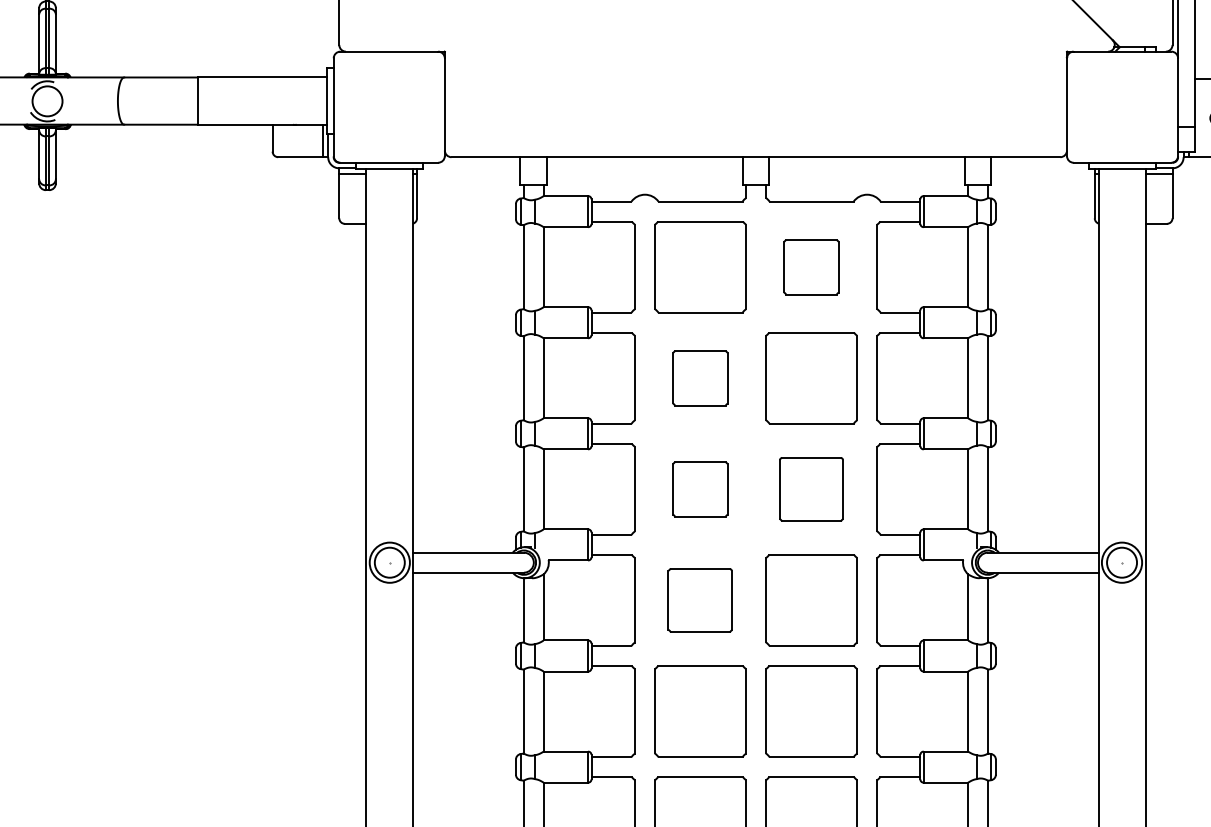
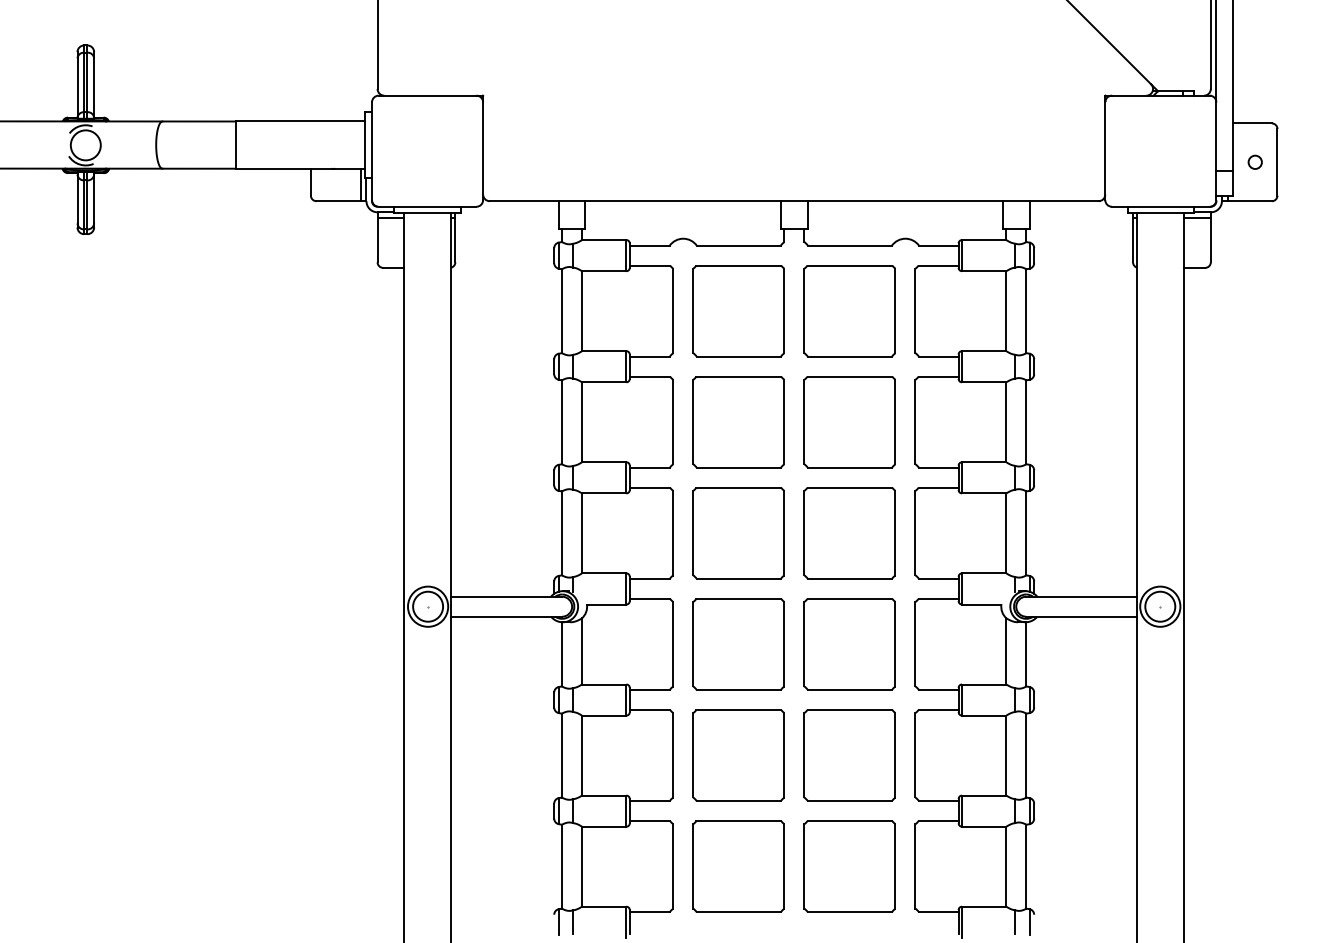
part: (811, 267) -> (849, 311), size x1.67
part: (700, 378) -> (738, 422), size x1.67
part: (700, 489) -> (738, 533), size x1.67
part: (811, 489) -> (849, 533), size x1.43
part: (700, 600) -> (738, 644), size x1.43

